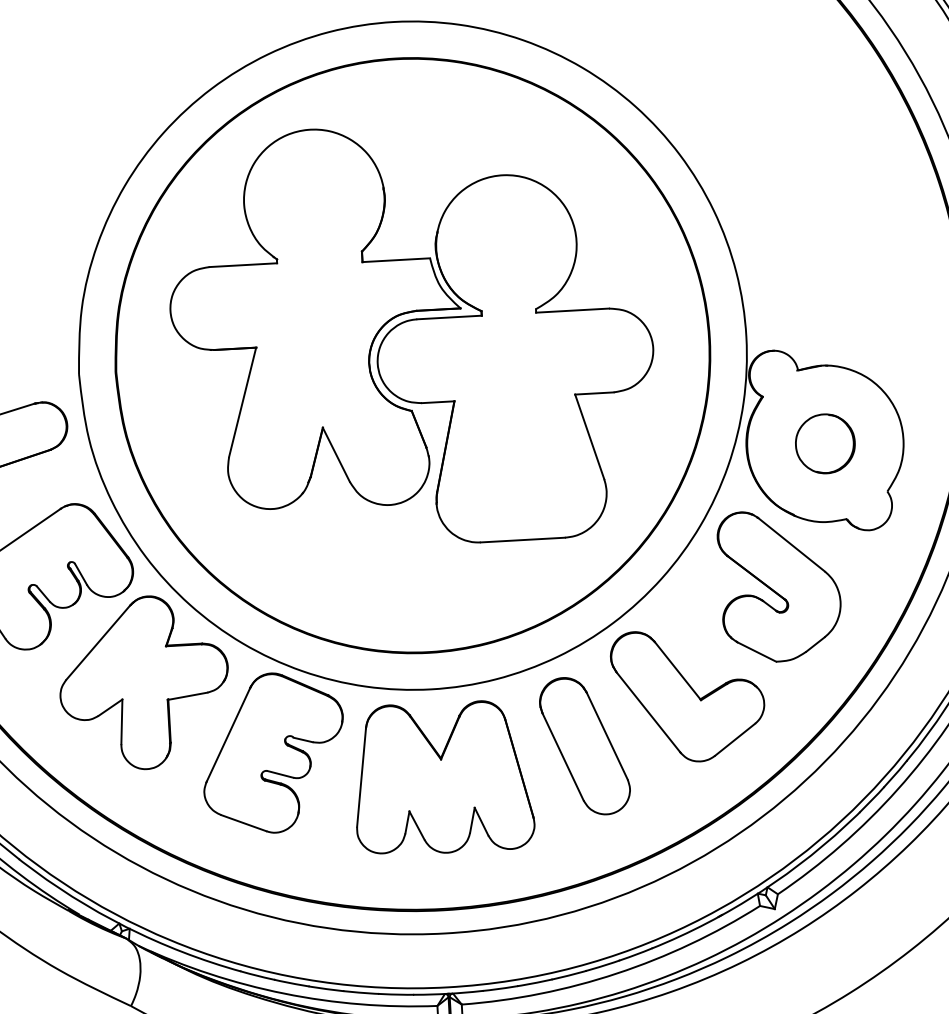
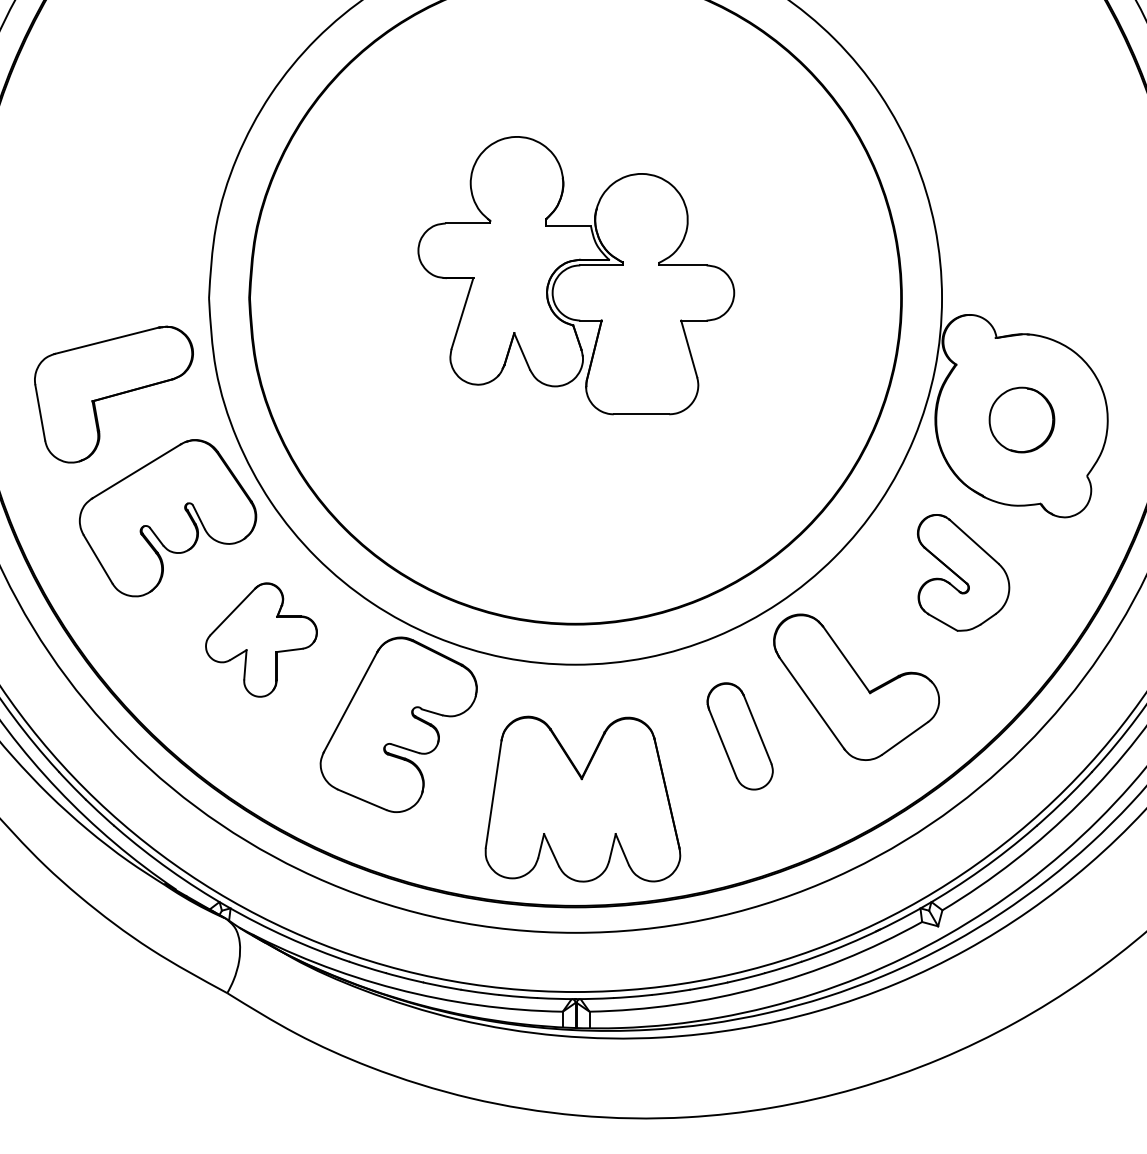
part: (412, 334) -> (576, 275), size x0.6
part: (779, 585) -> (963, 572), size x0.7
part: (144, 682) -> (261, 639), size x0.6
part: (584, 746) -> (739, 736), size x0.7
part: (442, 777) -> (582, 798), moved

